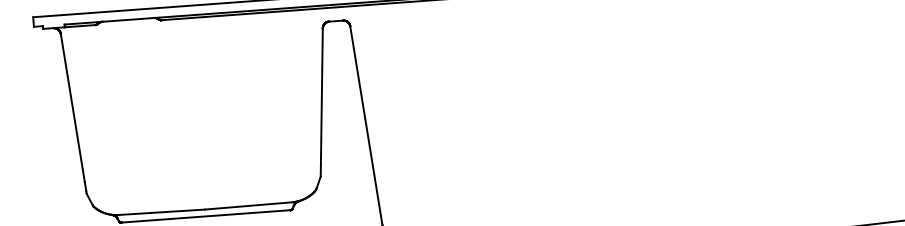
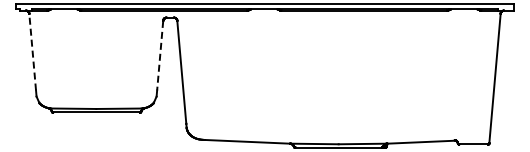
line: (322, 96) -> (160, 55), solid -> dashed
line: (72, 106) -> (32, 51), solid -> dashed

